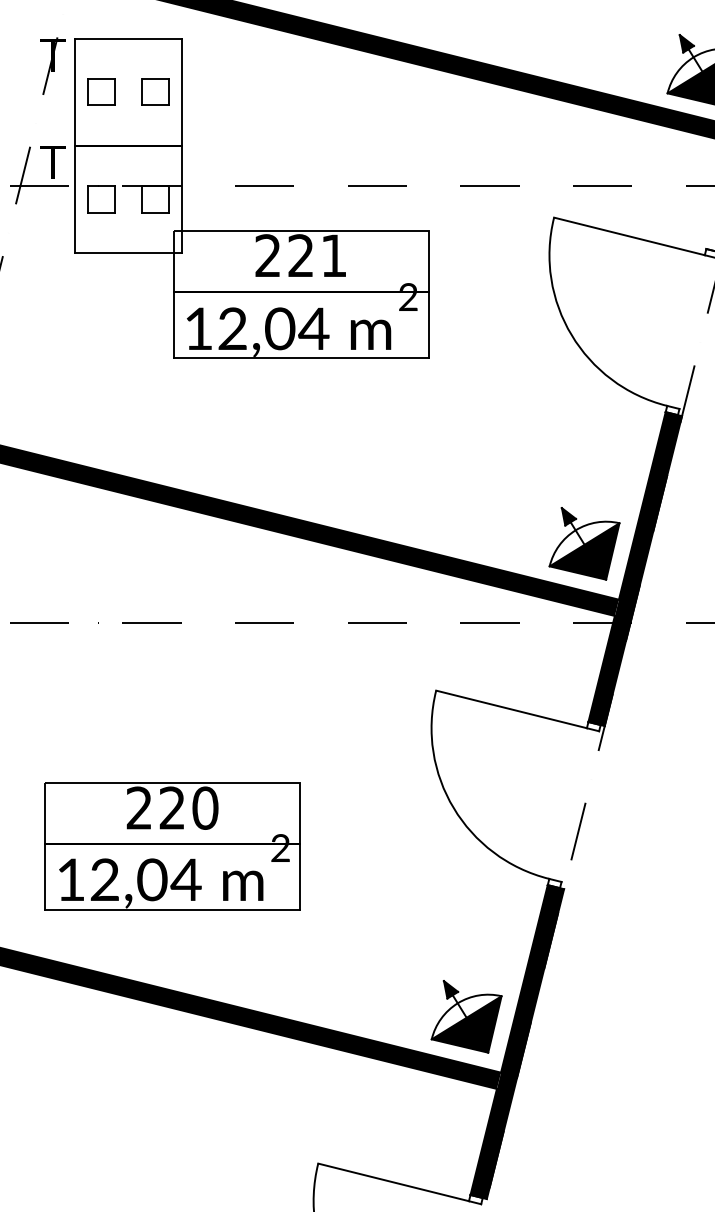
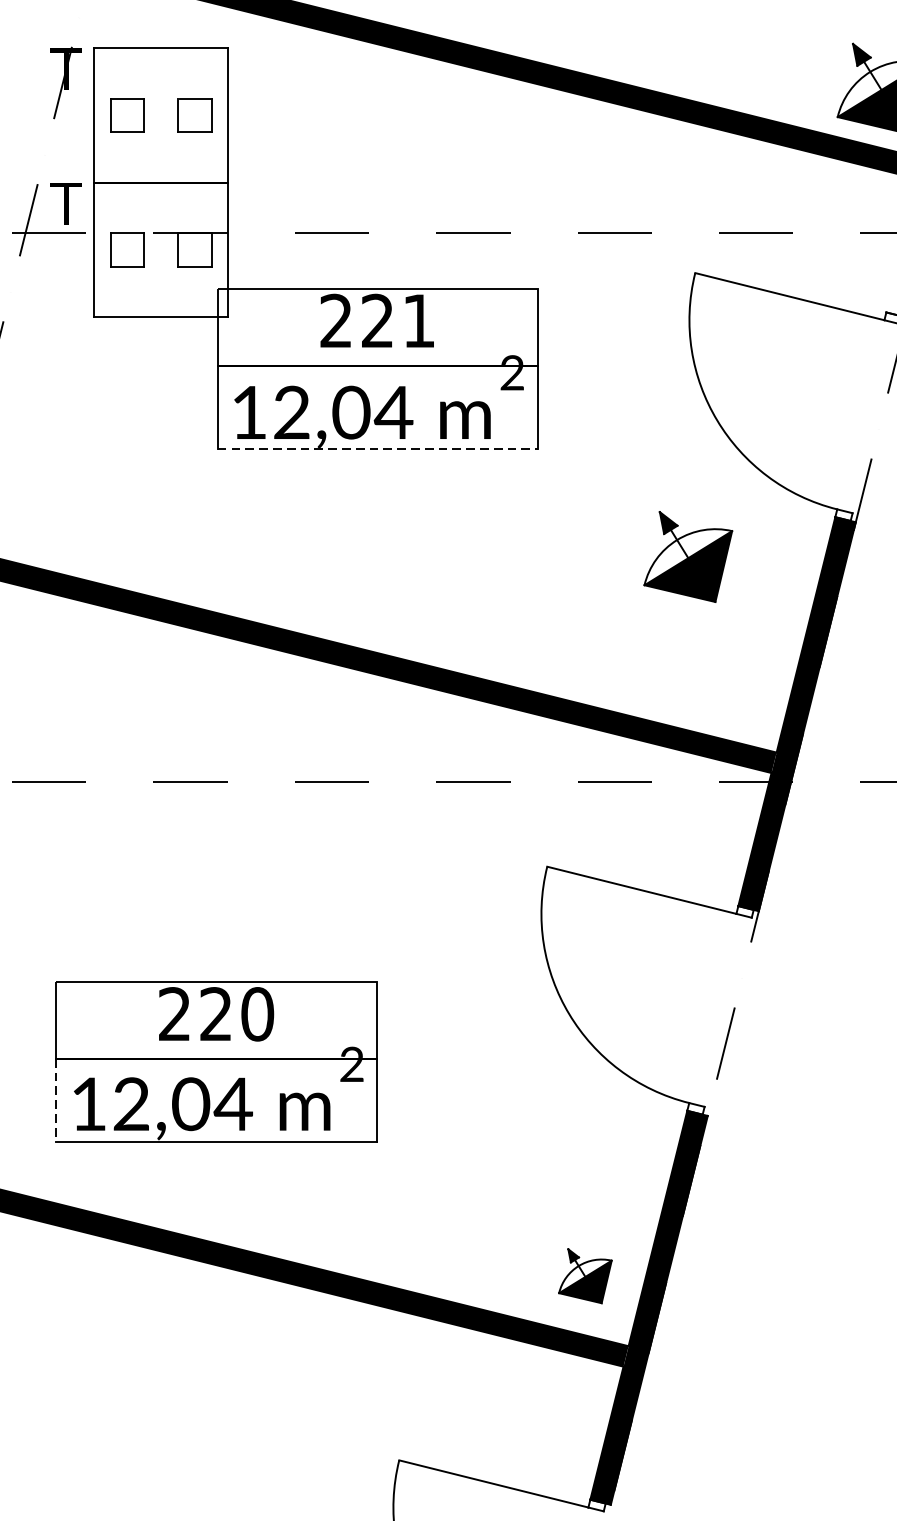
line: (301, 357) -> (378, 448), solid -> dashed
part: (584, 543) -> (688, 556), moved
line: (44, 877) -> (55, 1101), solid -> dashed
part: (466, 1016) -> (585, 1275), size x0.6

